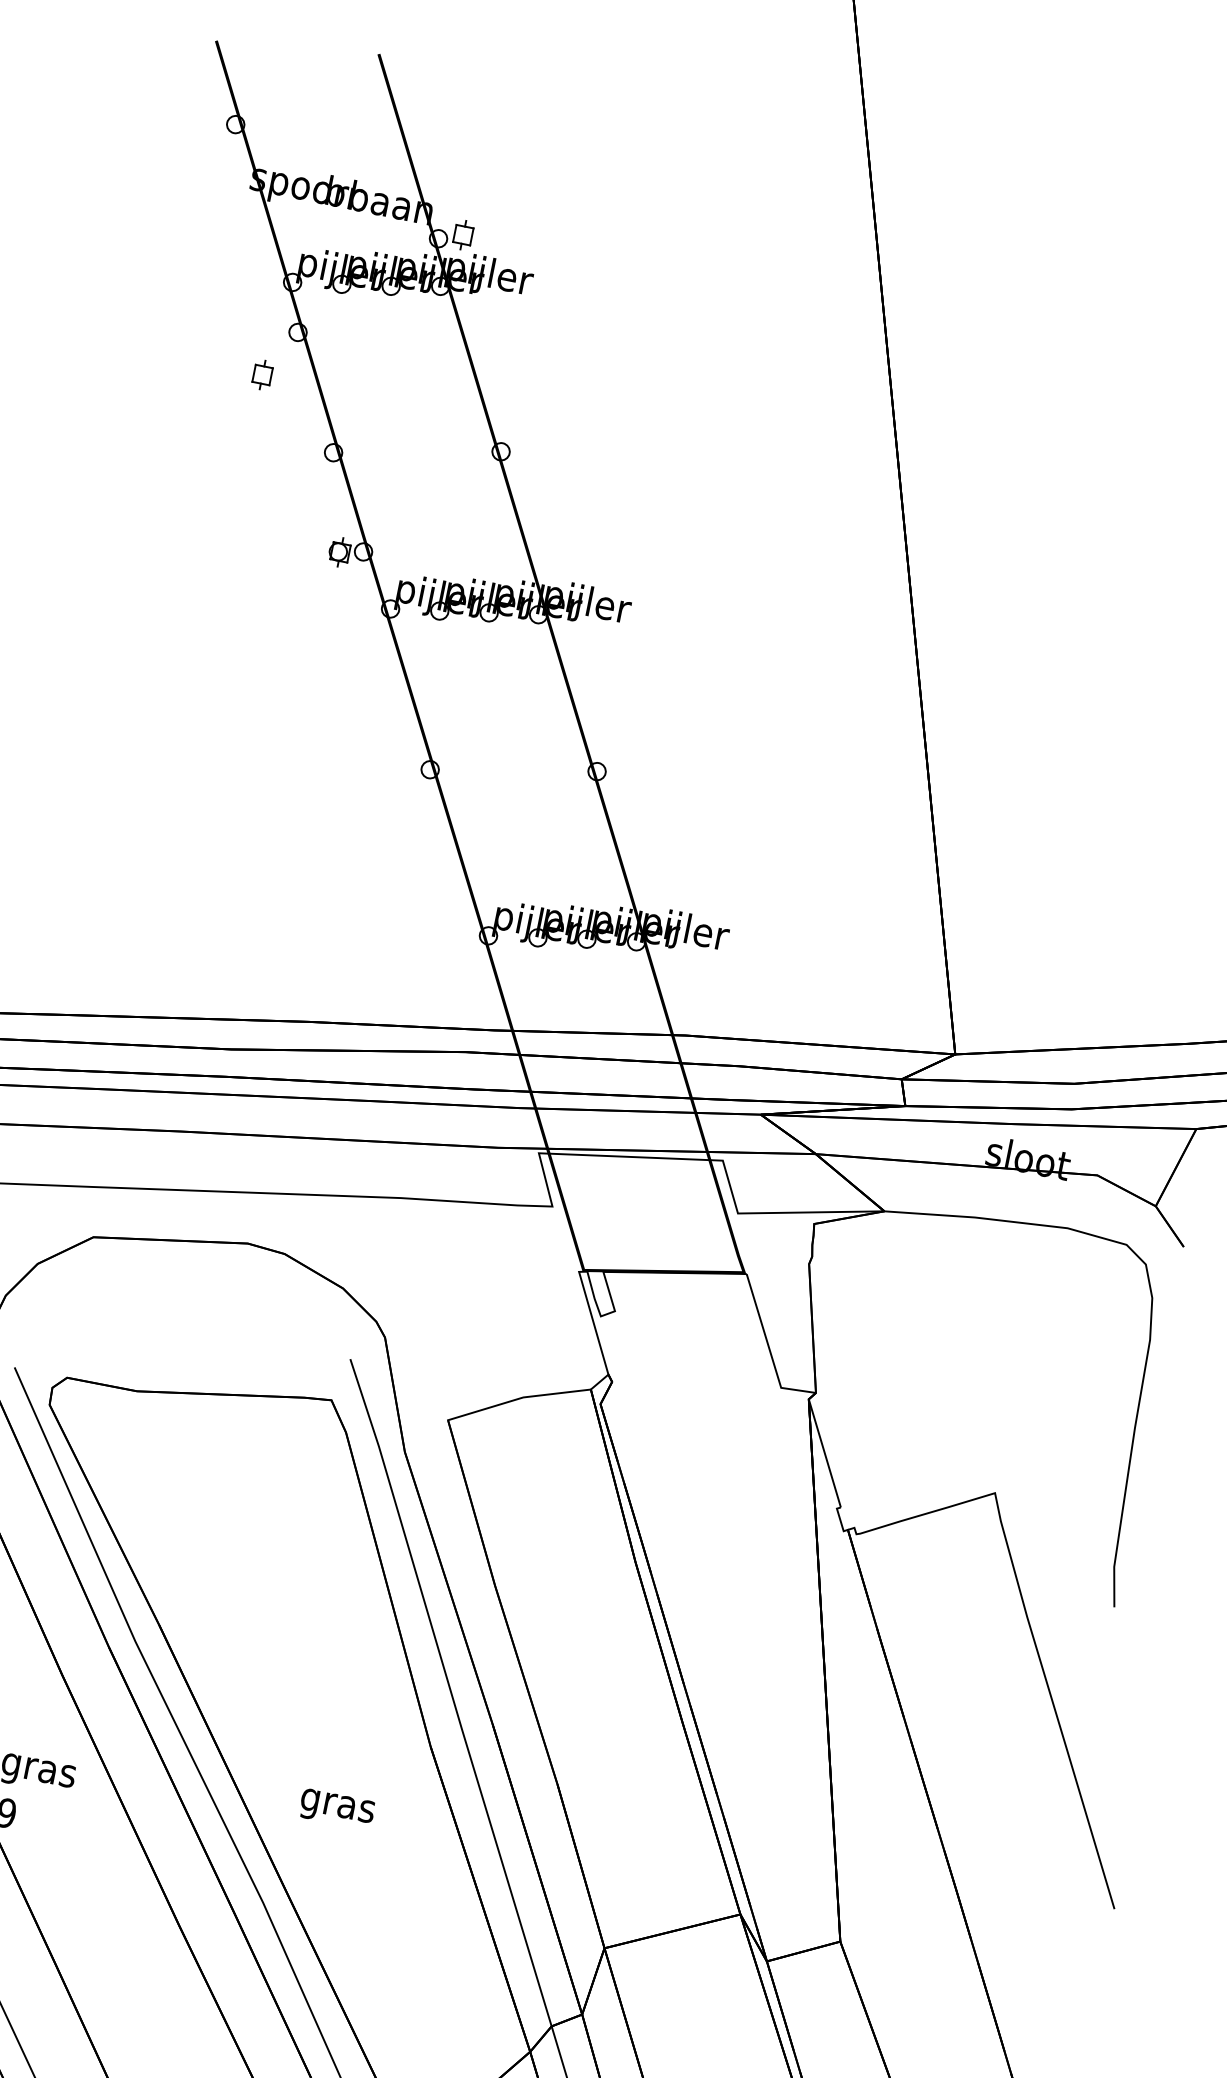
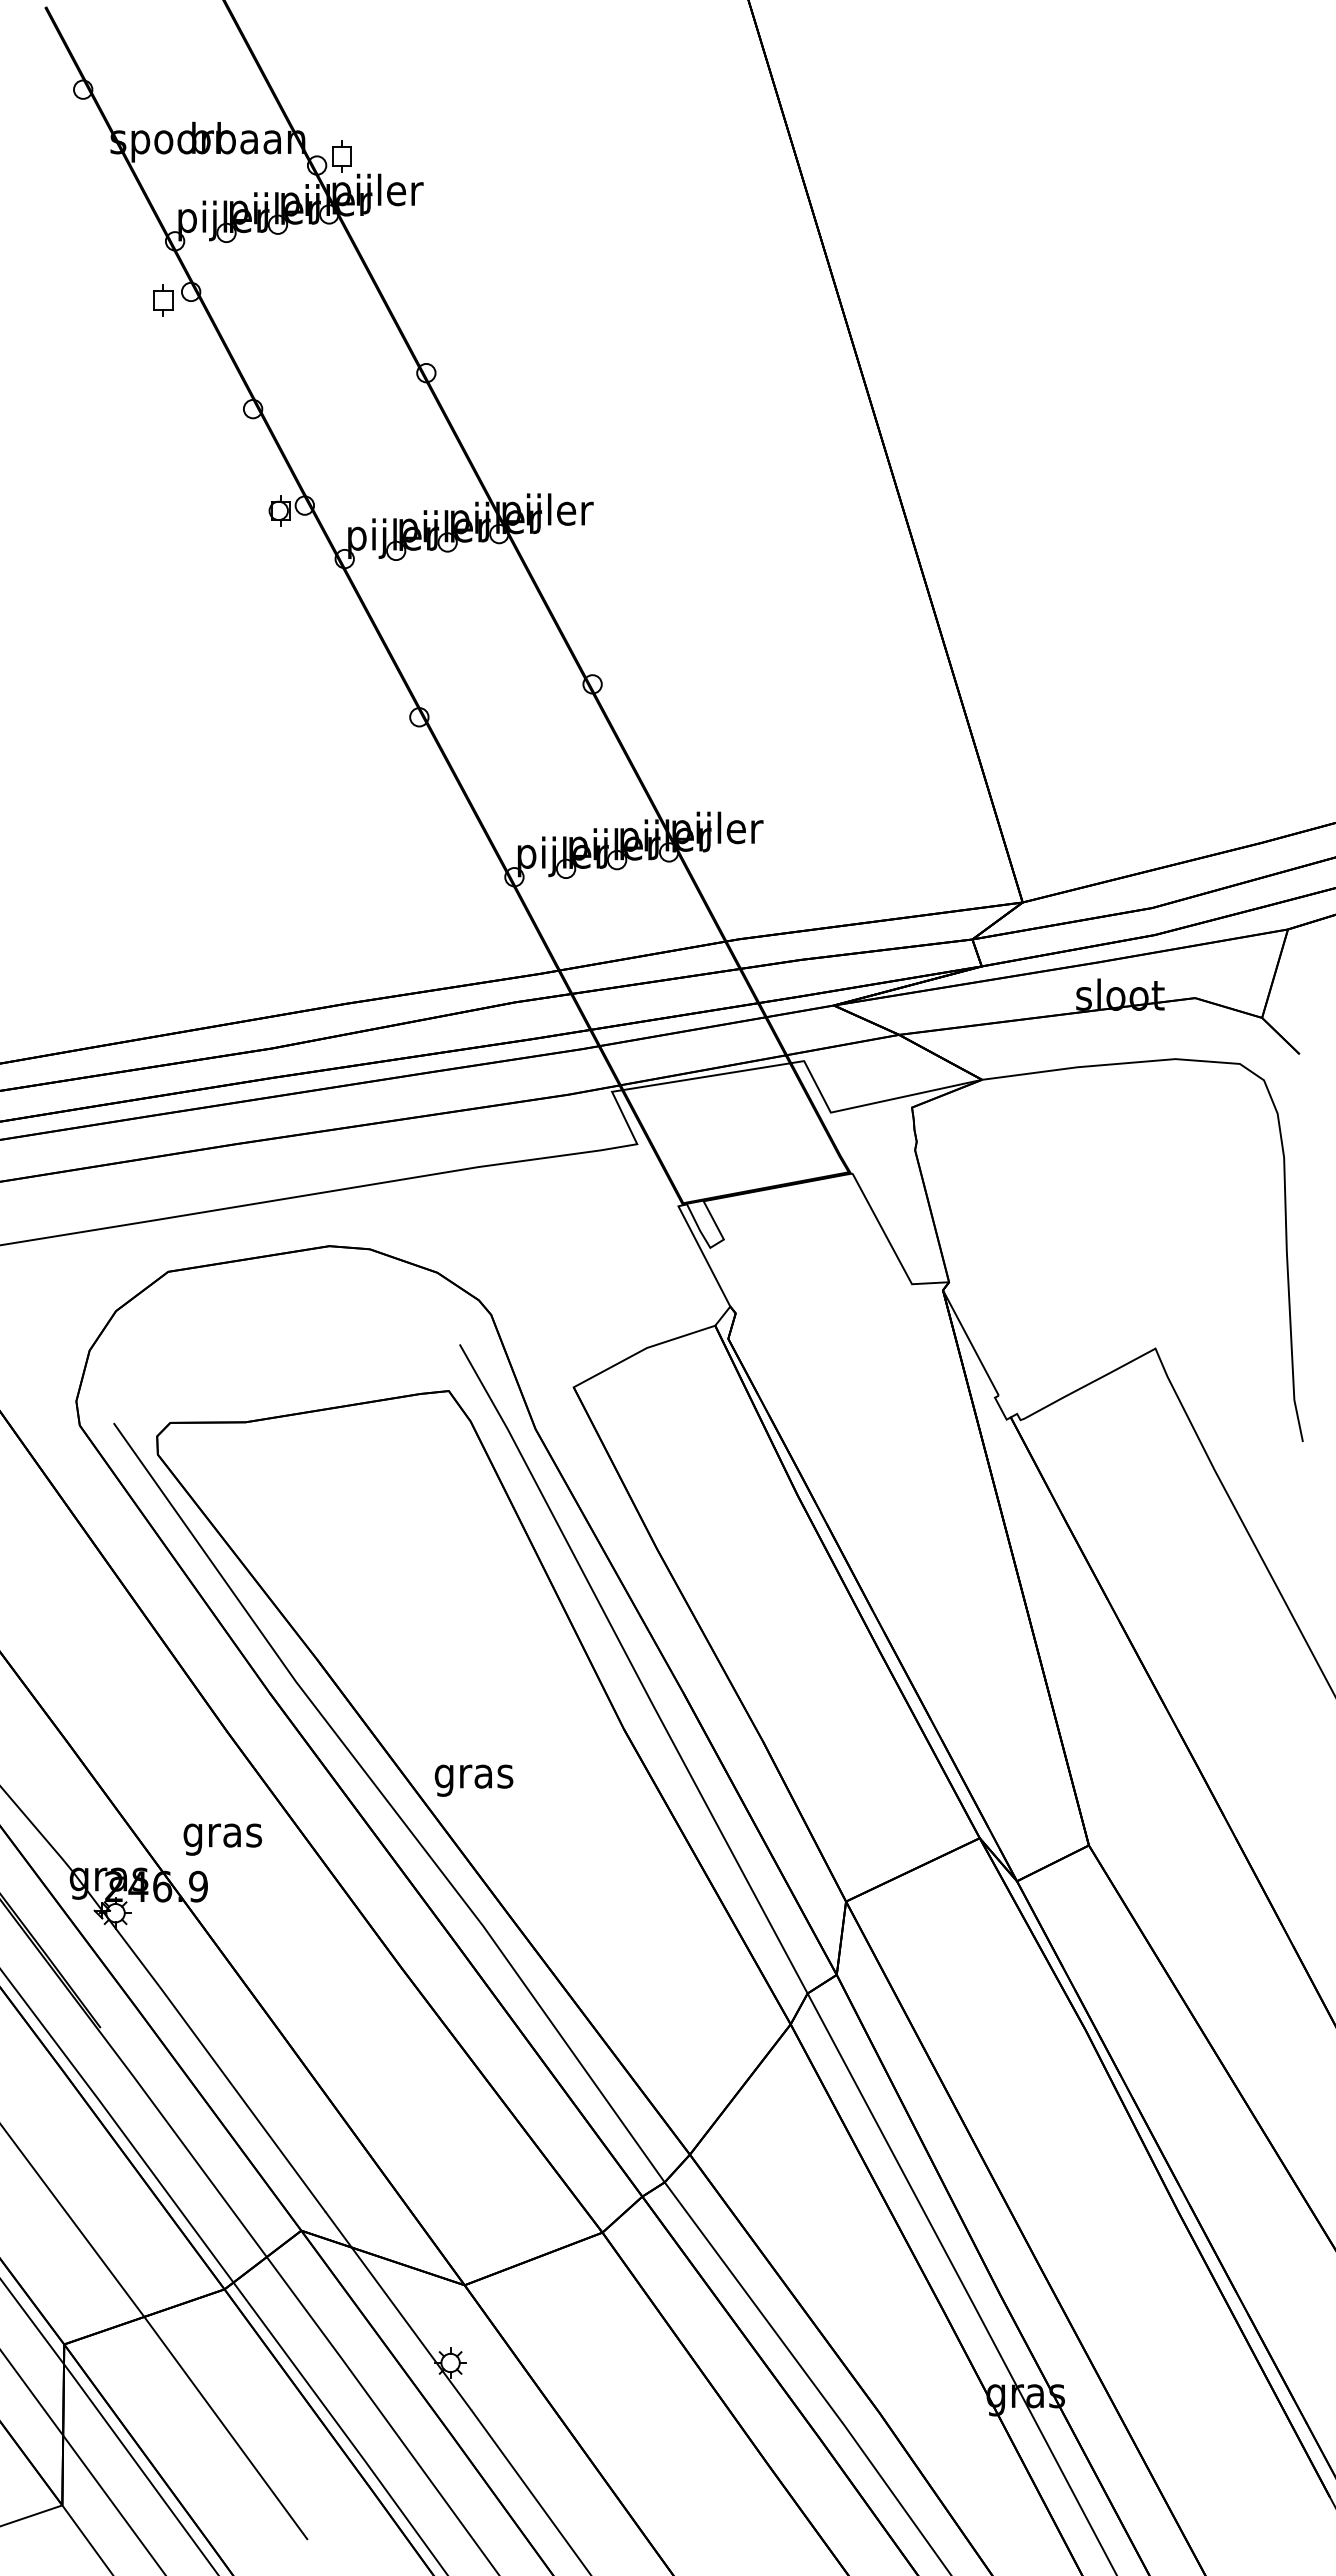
part: (262, 375) -> (163, 300), moved
text: (336, 1809) -> (473, 1780), moved

